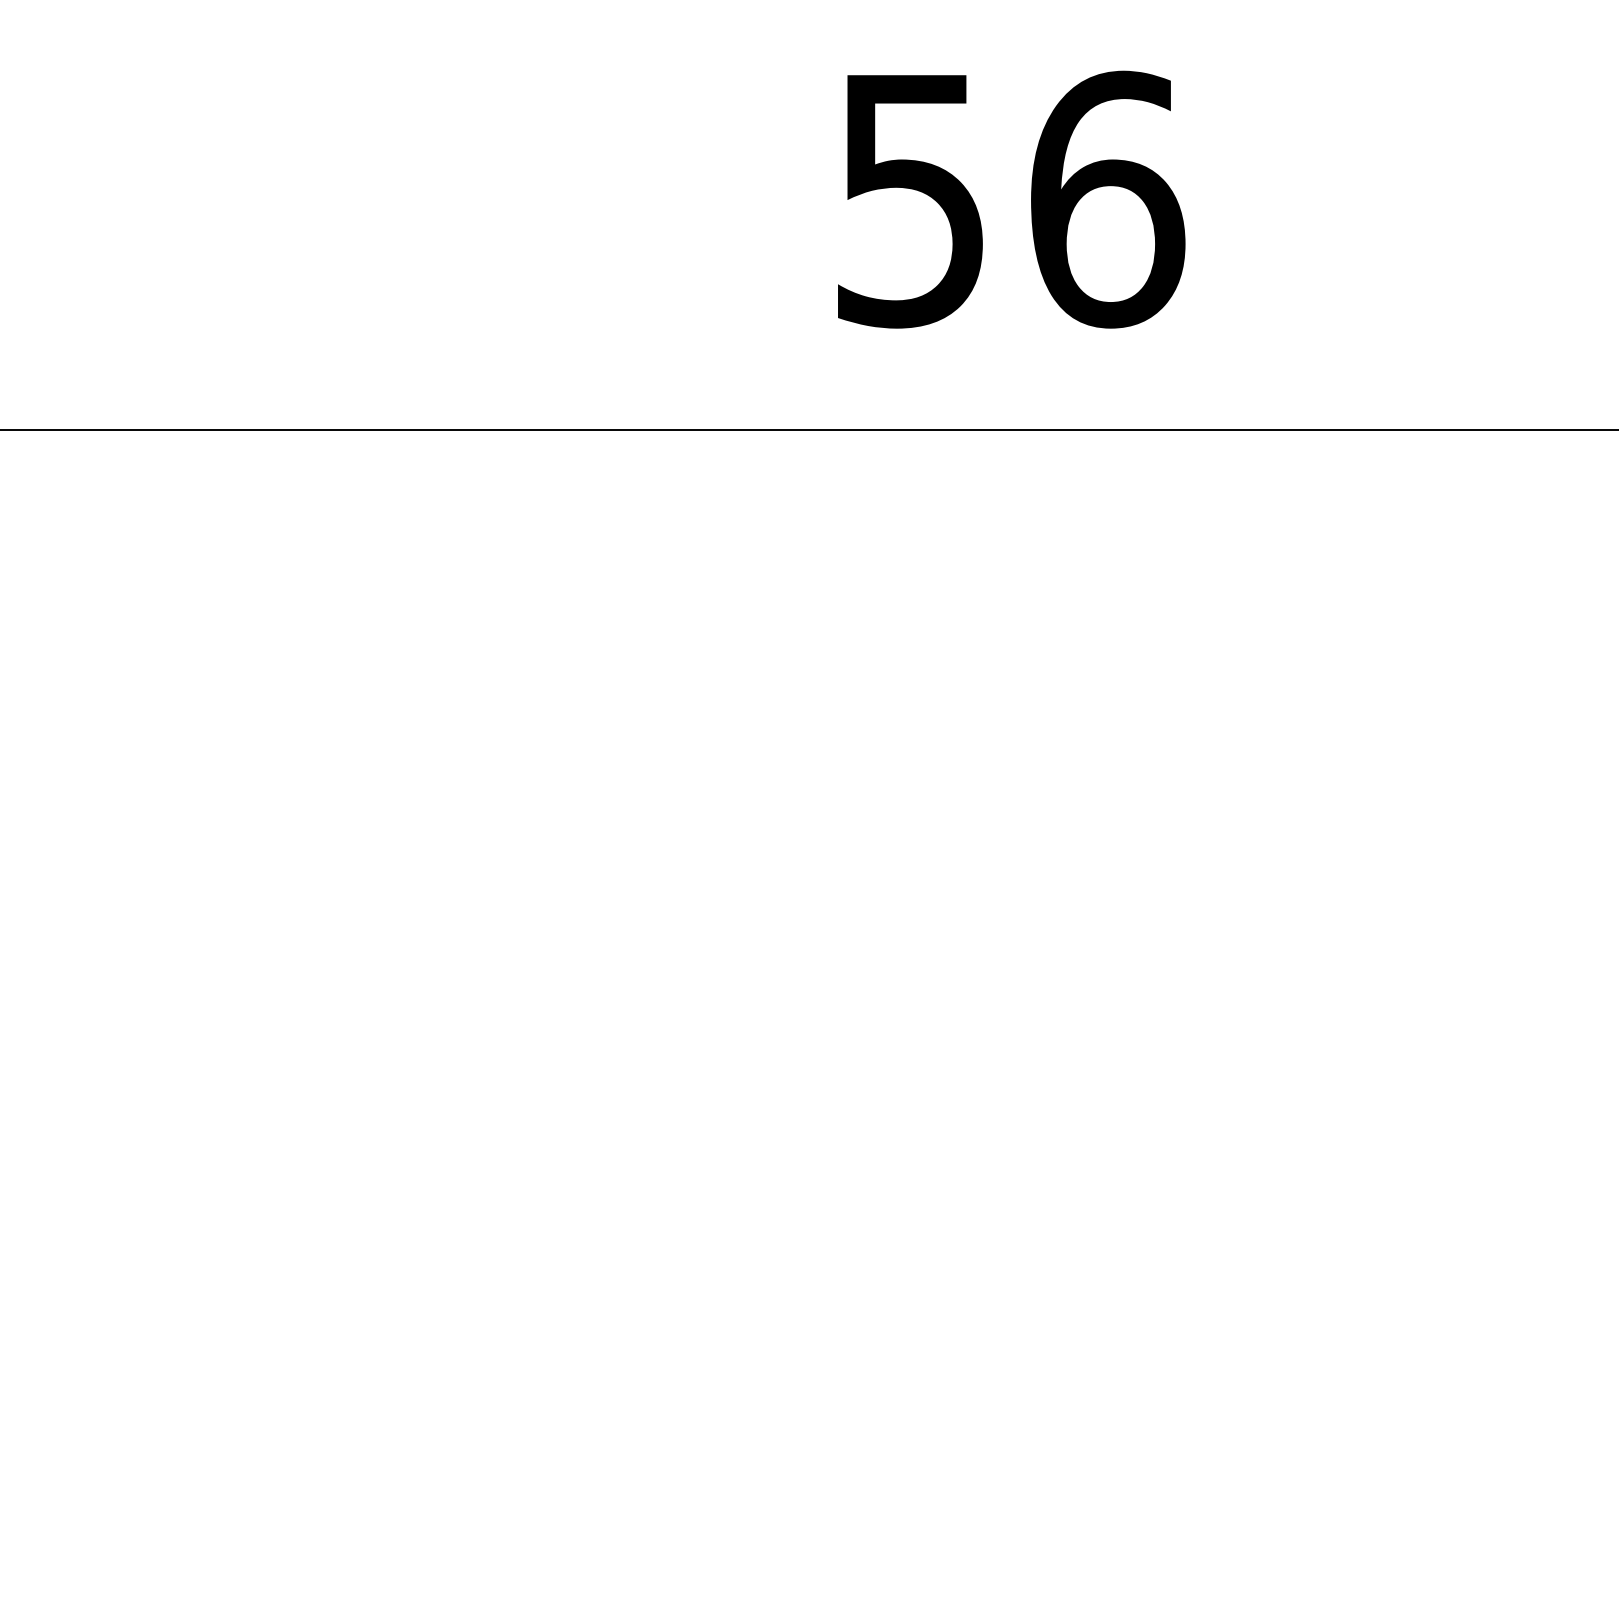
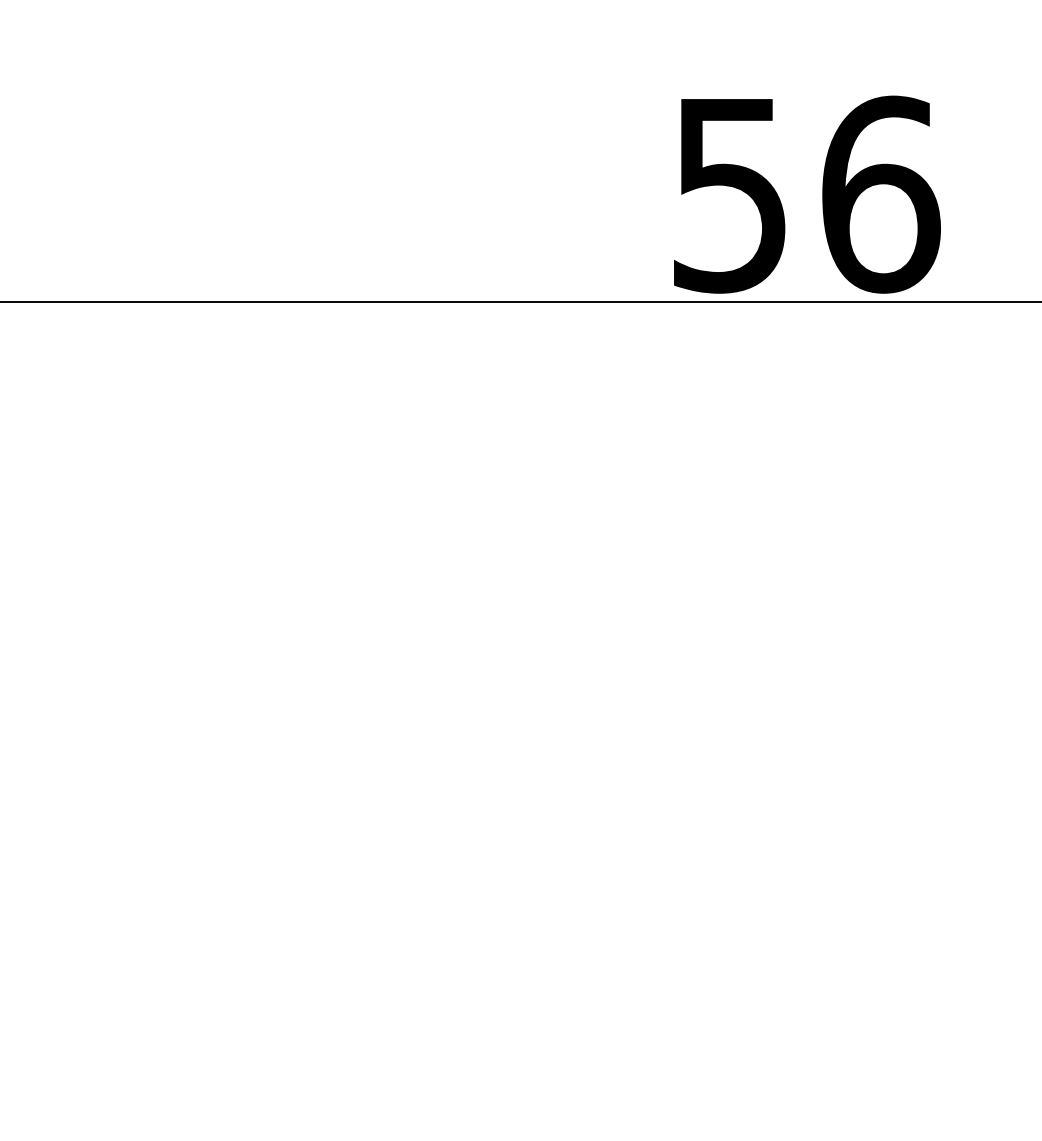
text: (1011, 199) -> (807, 194), moved

